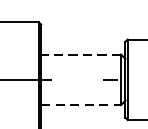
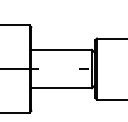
line: (80, 54) -> (61, 49), dashed -> solid
line: (82, 105) -> (62, 88), dashed -> solid

